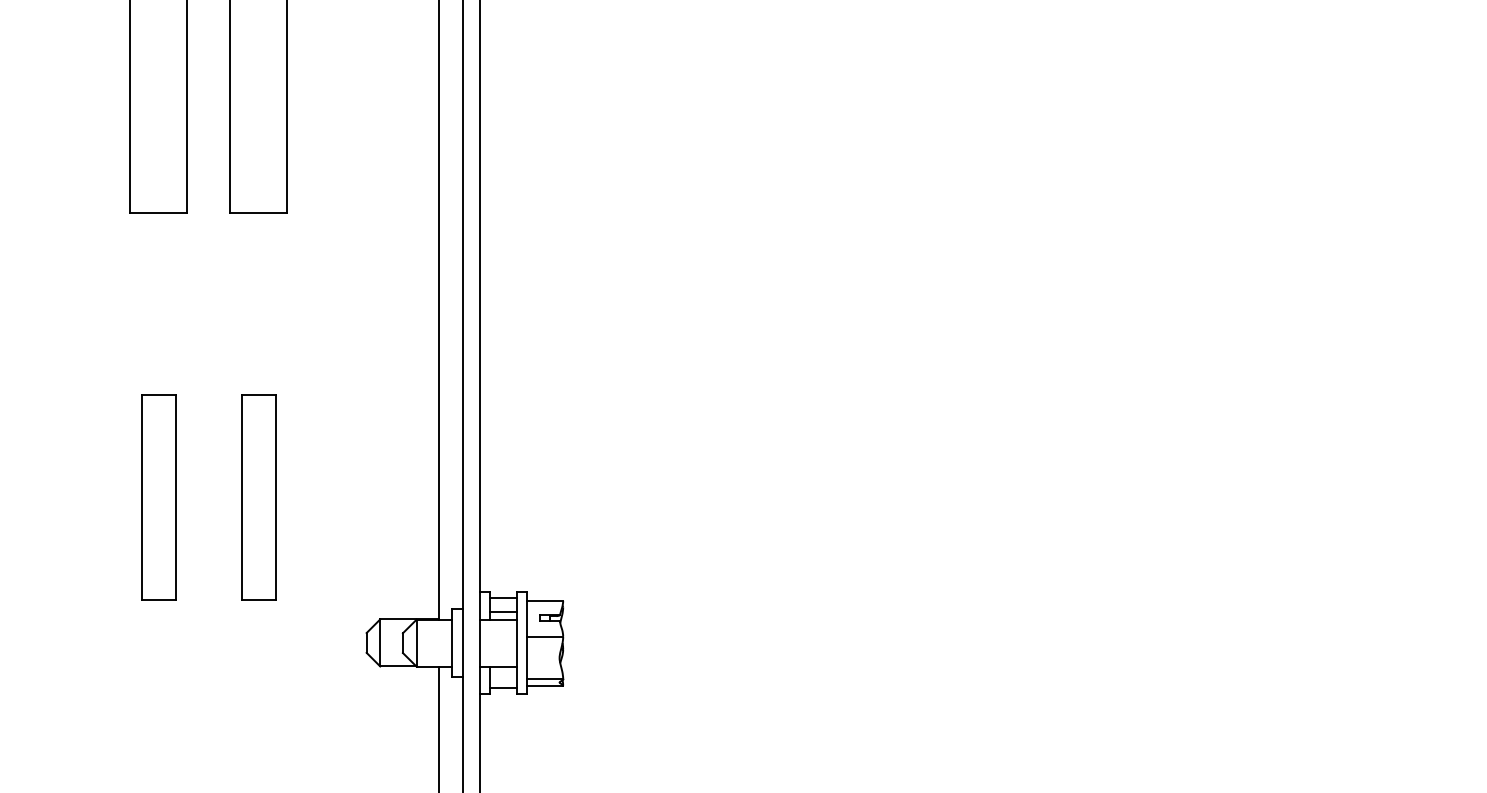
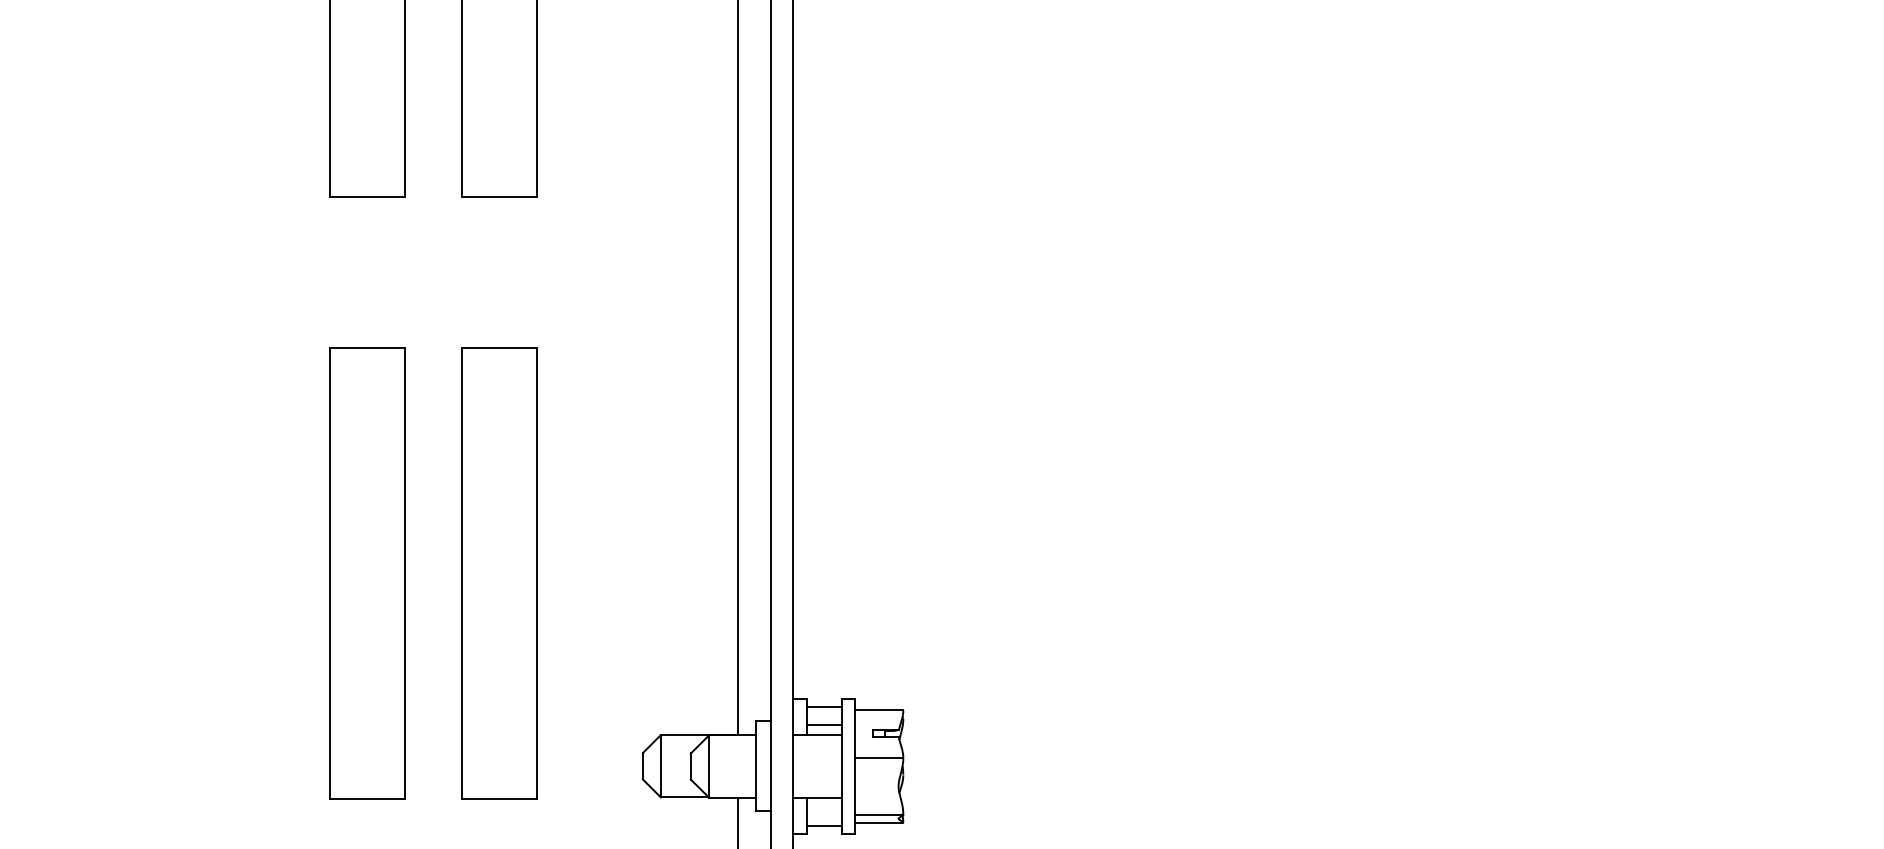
part: (158, 497) -> (366, 573), size x1.67
part: (258, 497) -> (499, 573), size x1.67

